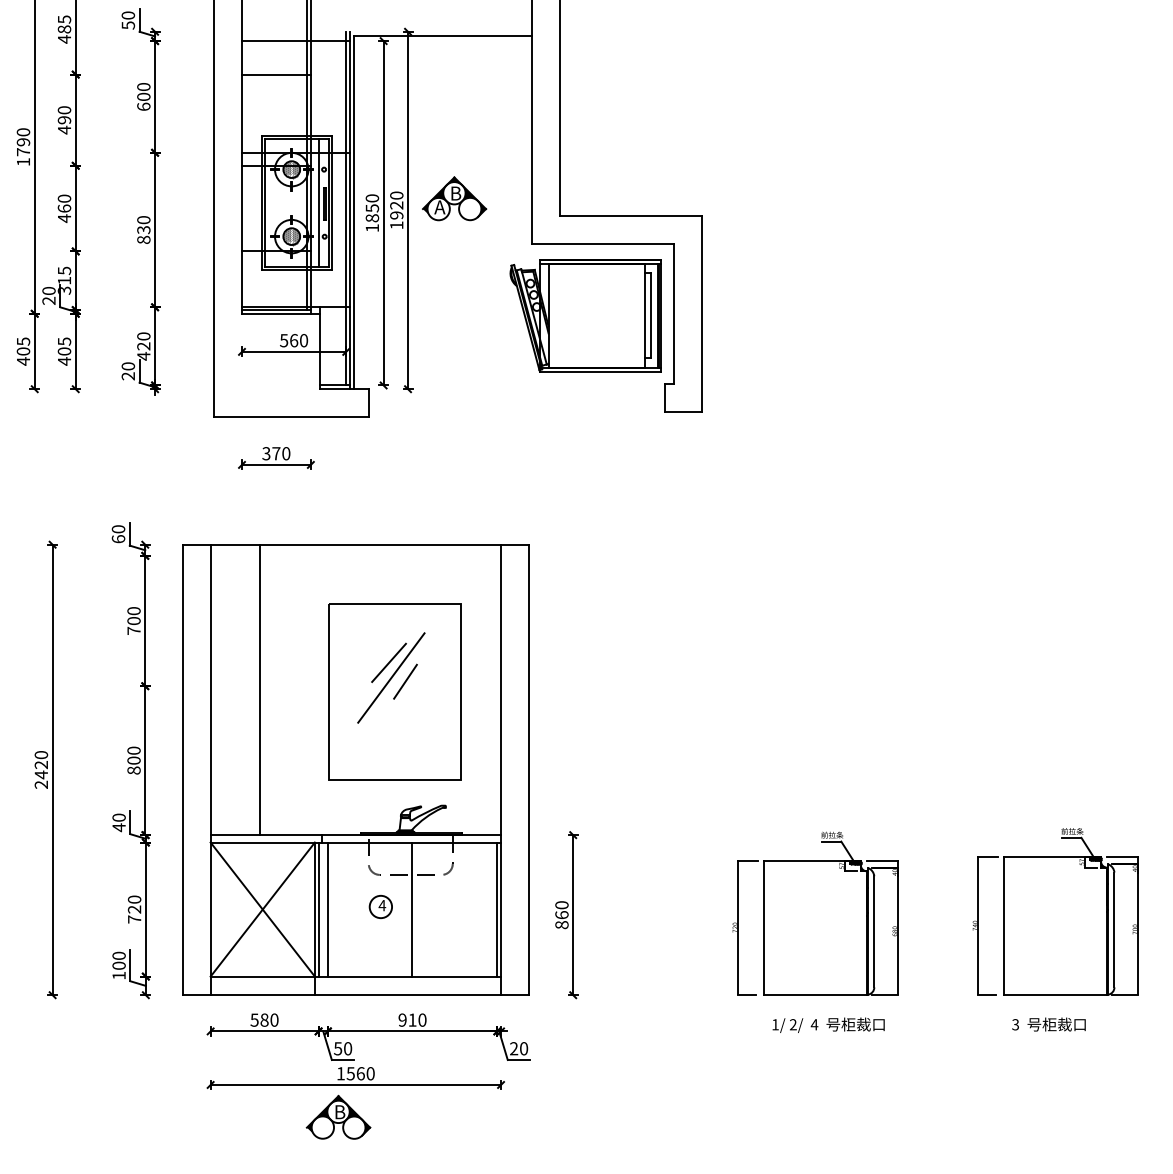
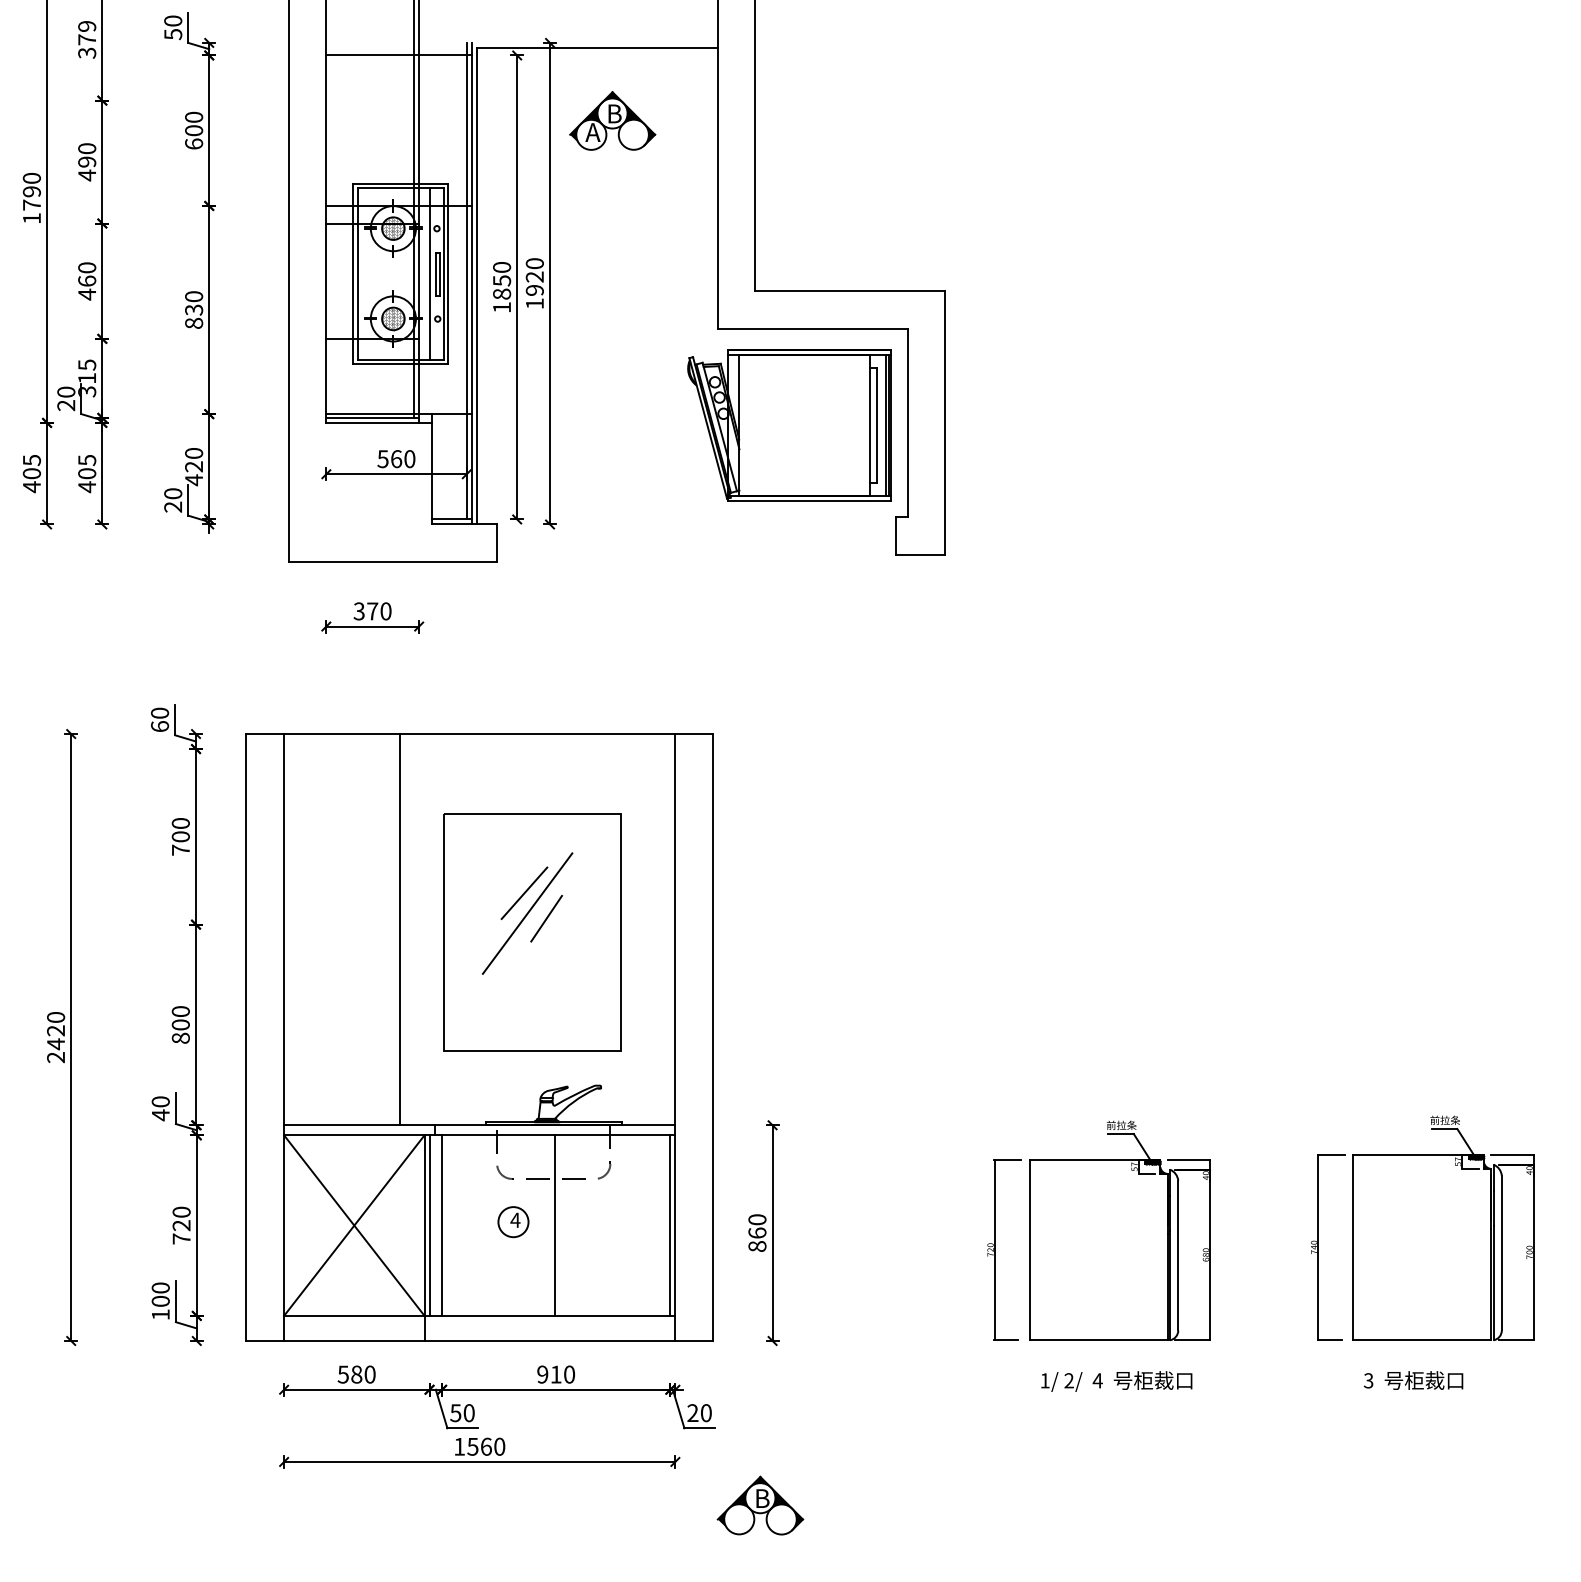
text: (64, 29) -> (87, 40), 485 -> 379
line: (276, 74) -> (372, 100), removed
part: (454, 198) -> (612, 120), moved
line: (259, 689) -> (399, 929), moved
part: (338, 1117) -> (760, 1505), moved

